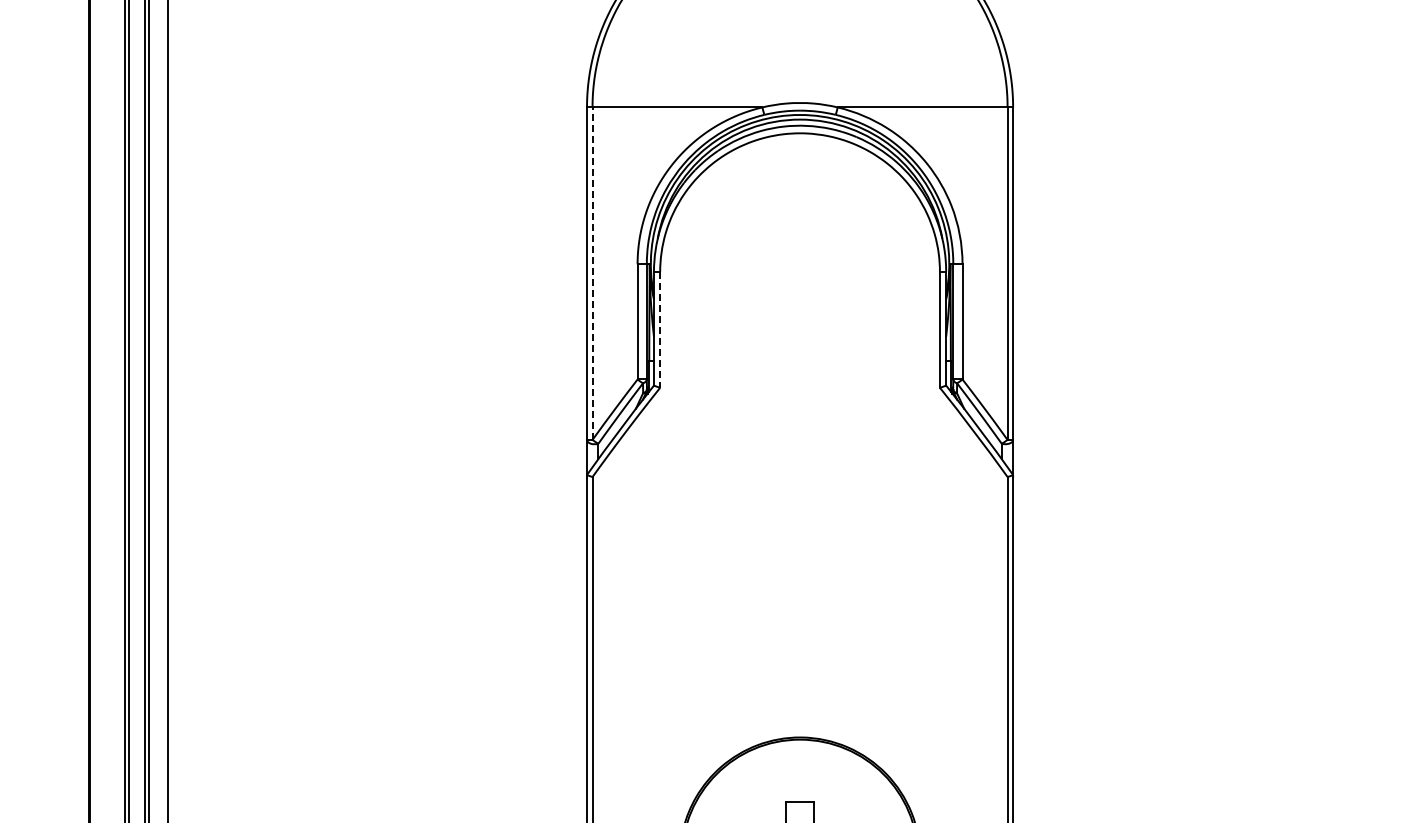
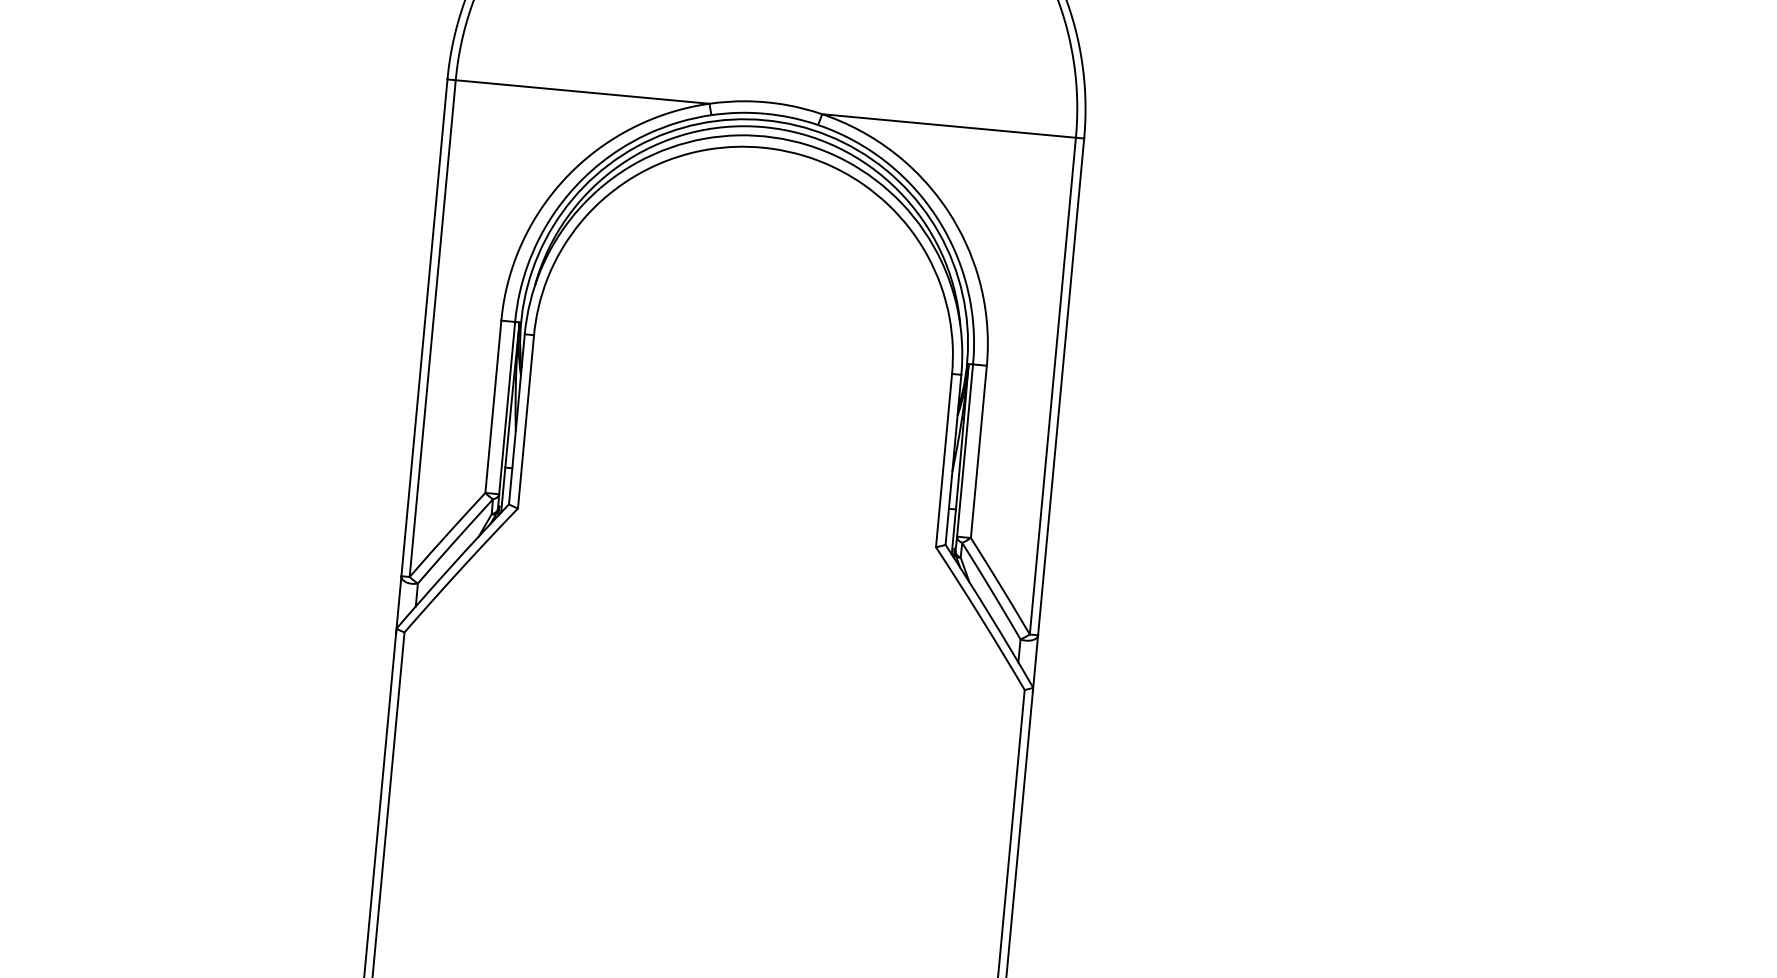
line: (592, 273) -> (432, 328), dashed -> solid
line: (660, 330) -> (526, 422), dashed -> solid

